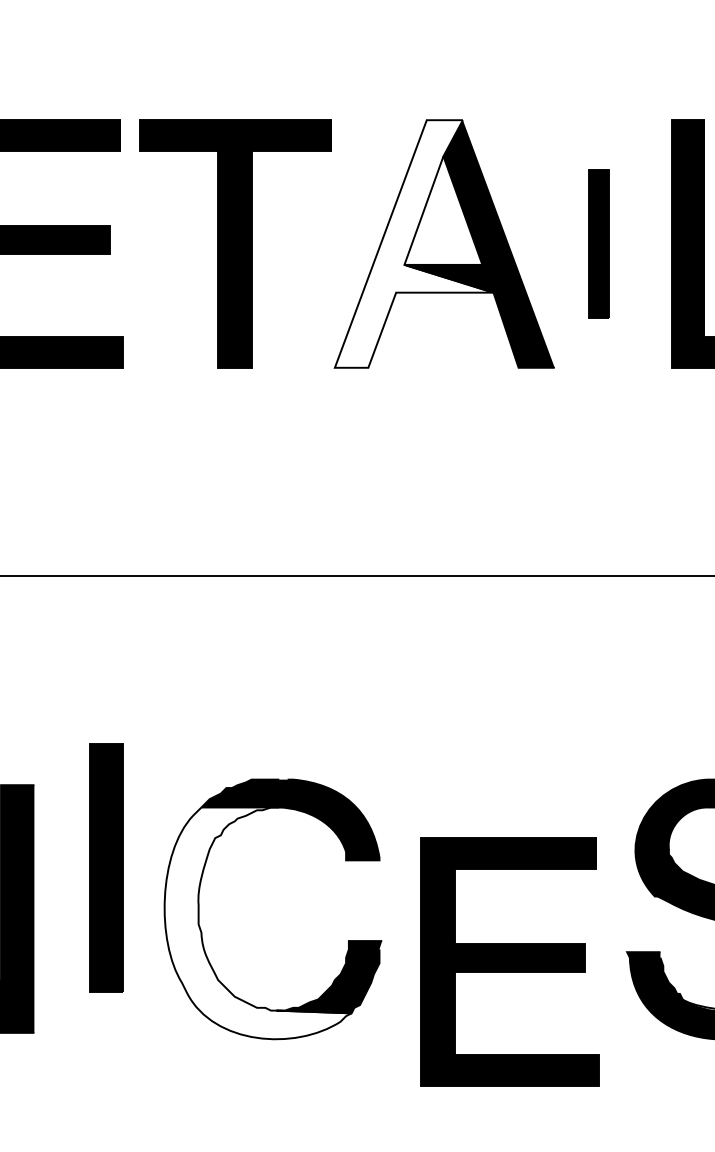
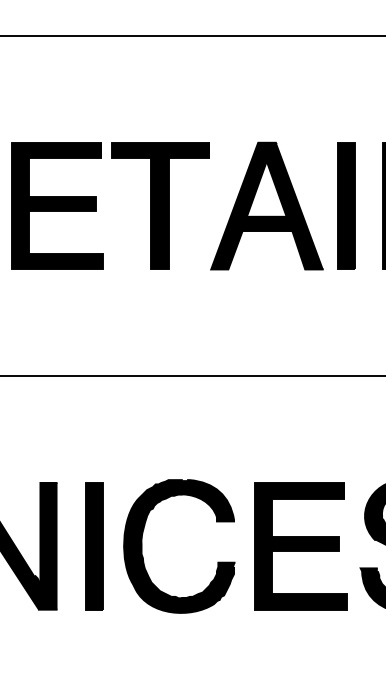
fill: (413, 242) -> (251, 205), added
part: (599, 242) -> (346, 205), size x1.67
part: (106, 868) -> (94, 546), moved
fill: (257, 923) -> (171, 553), added
part: (509, 962) -> (300, 546), moved

